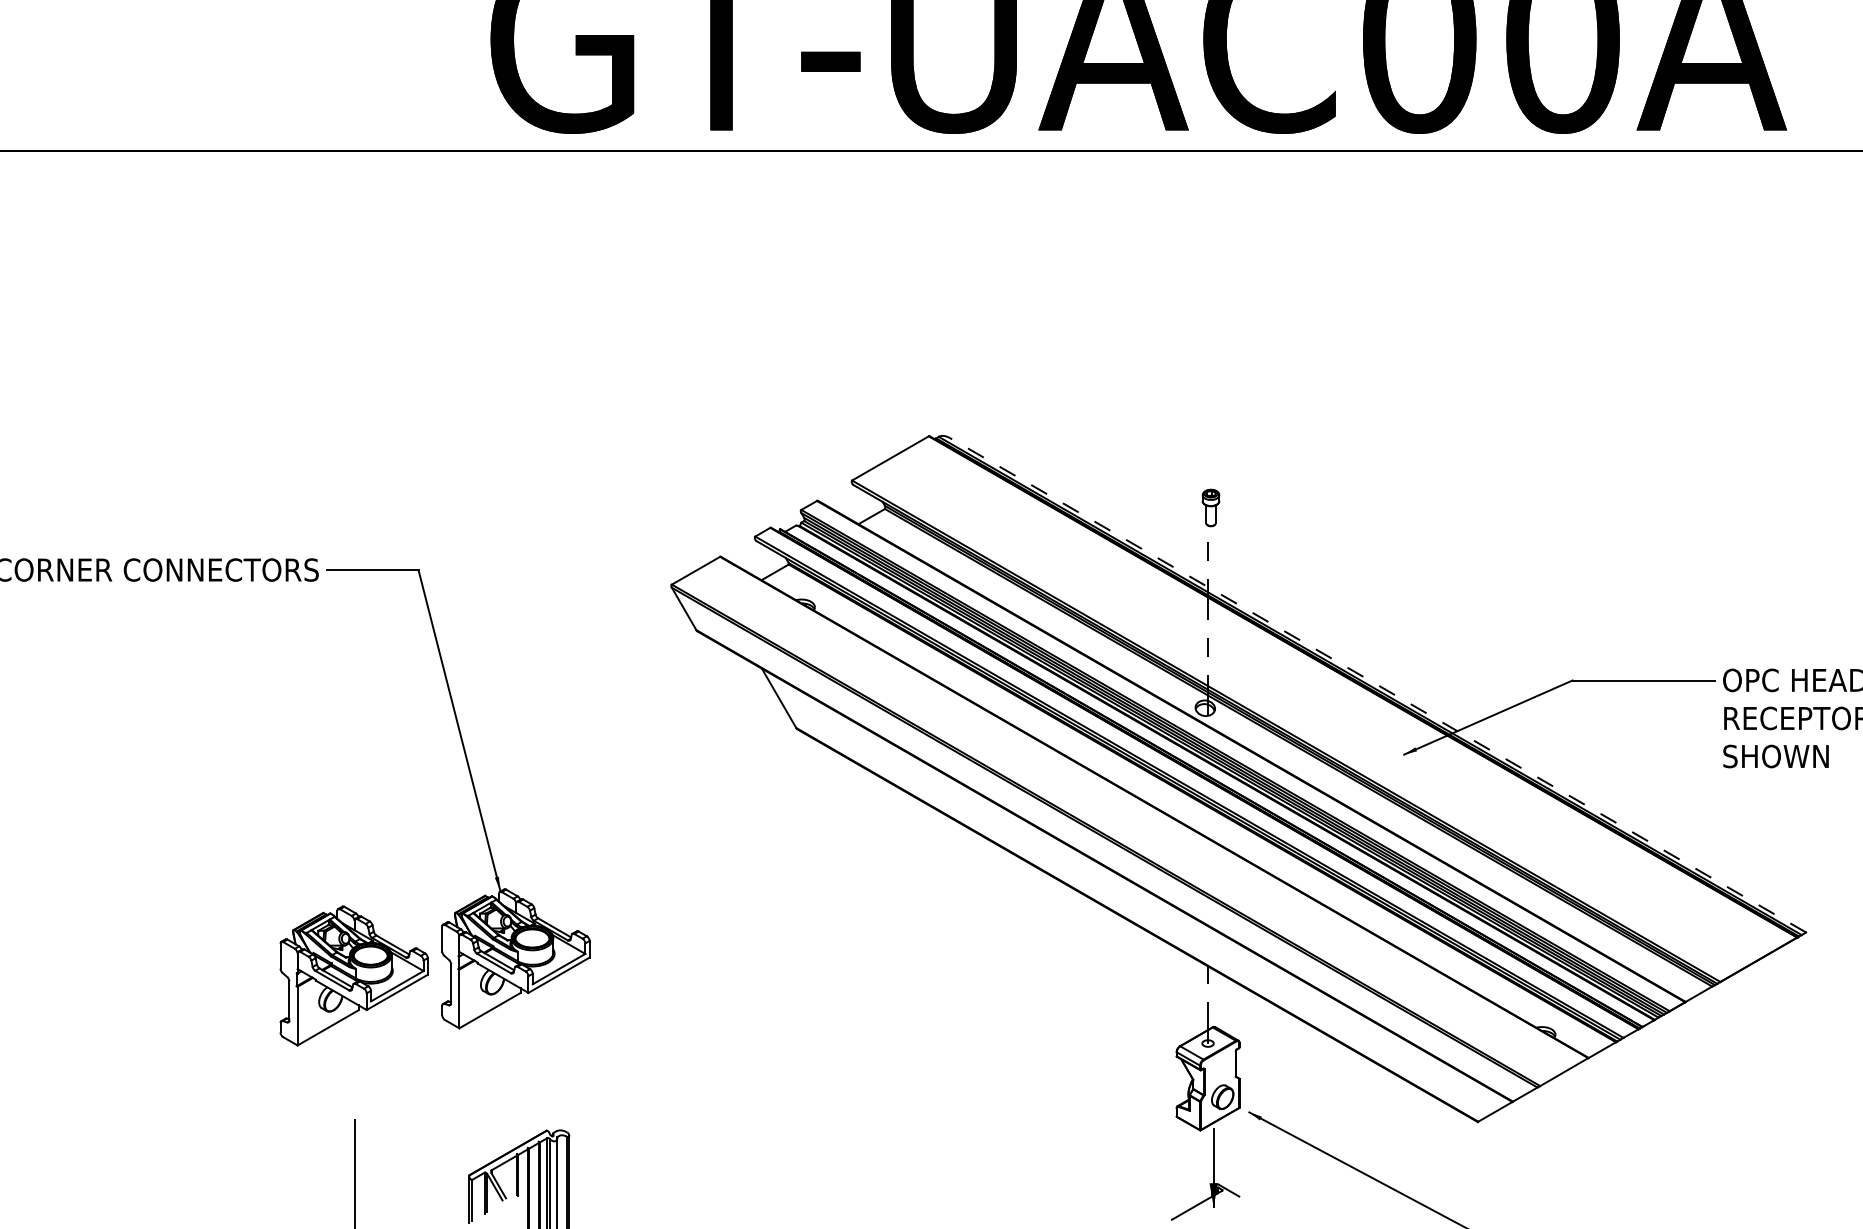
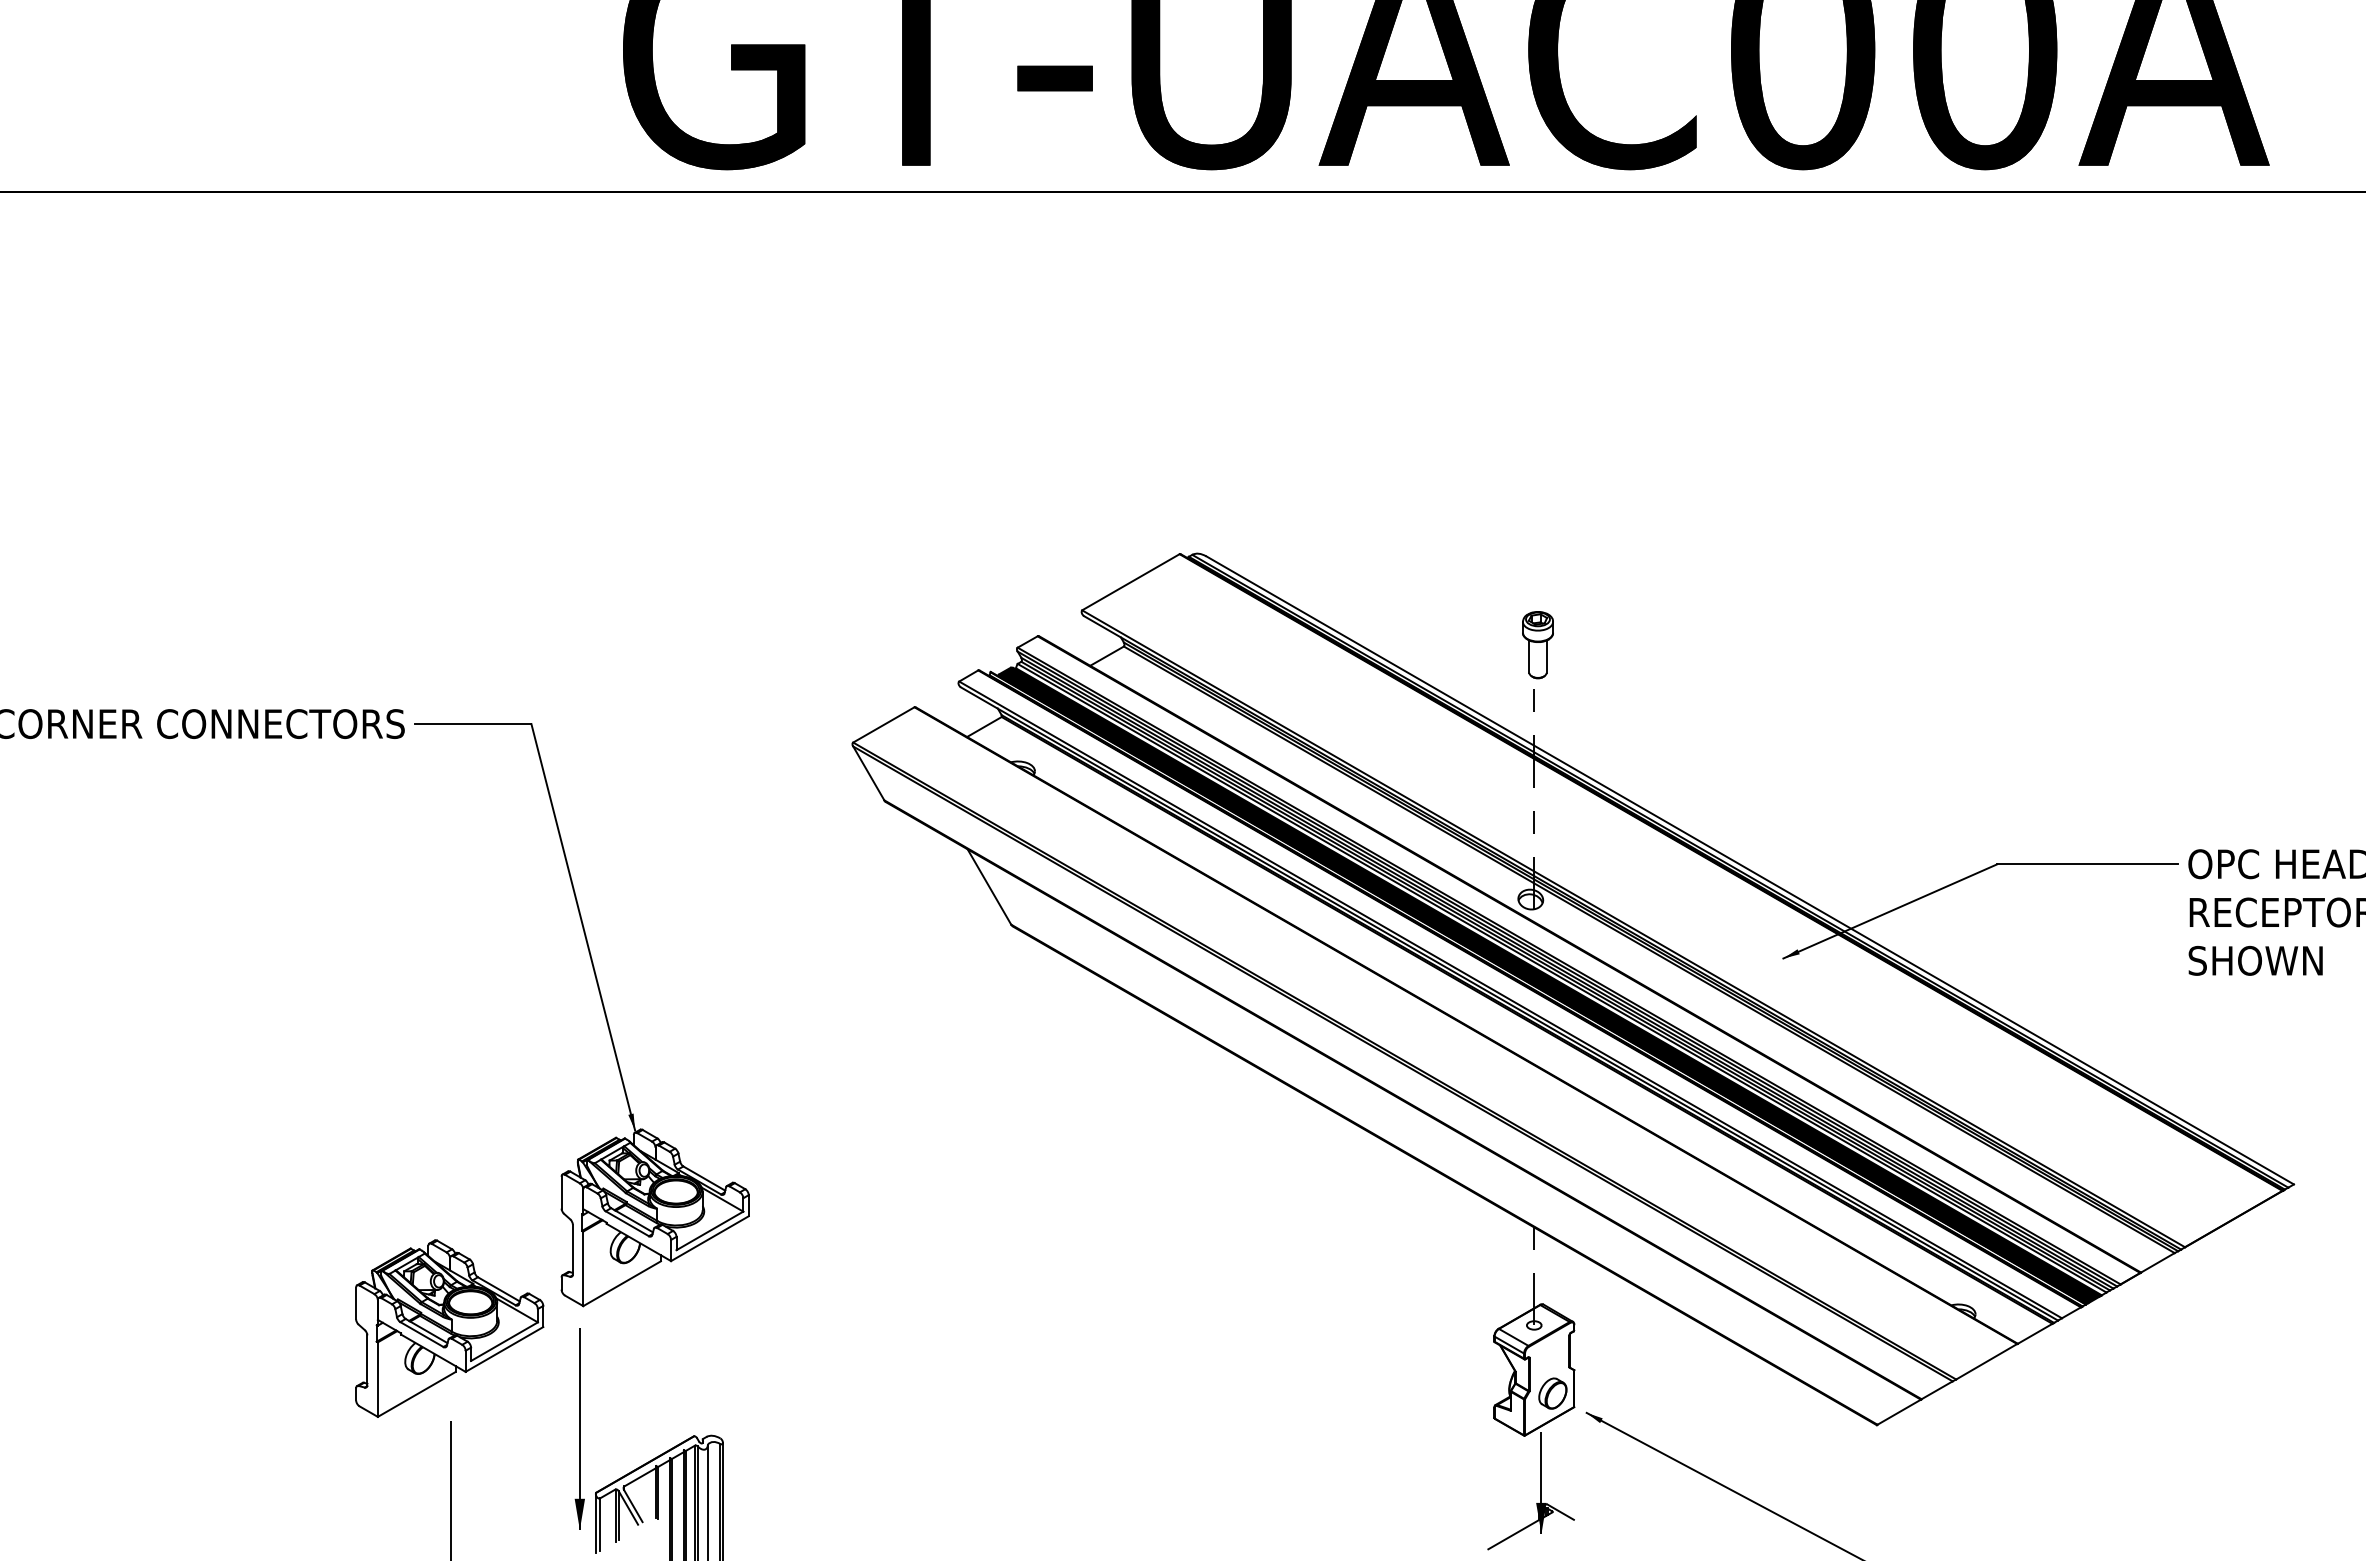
part: (1210, 508) -> (1537, 645), size x1.43
line: (1378, 685) -> (1750, 870), dashed -> solid
fill: (1219, 775) -> (1548, 985), added
part: (354, 975) -> (449, 1328), moved
part: (456, 1124) -> (579, 1428), added

